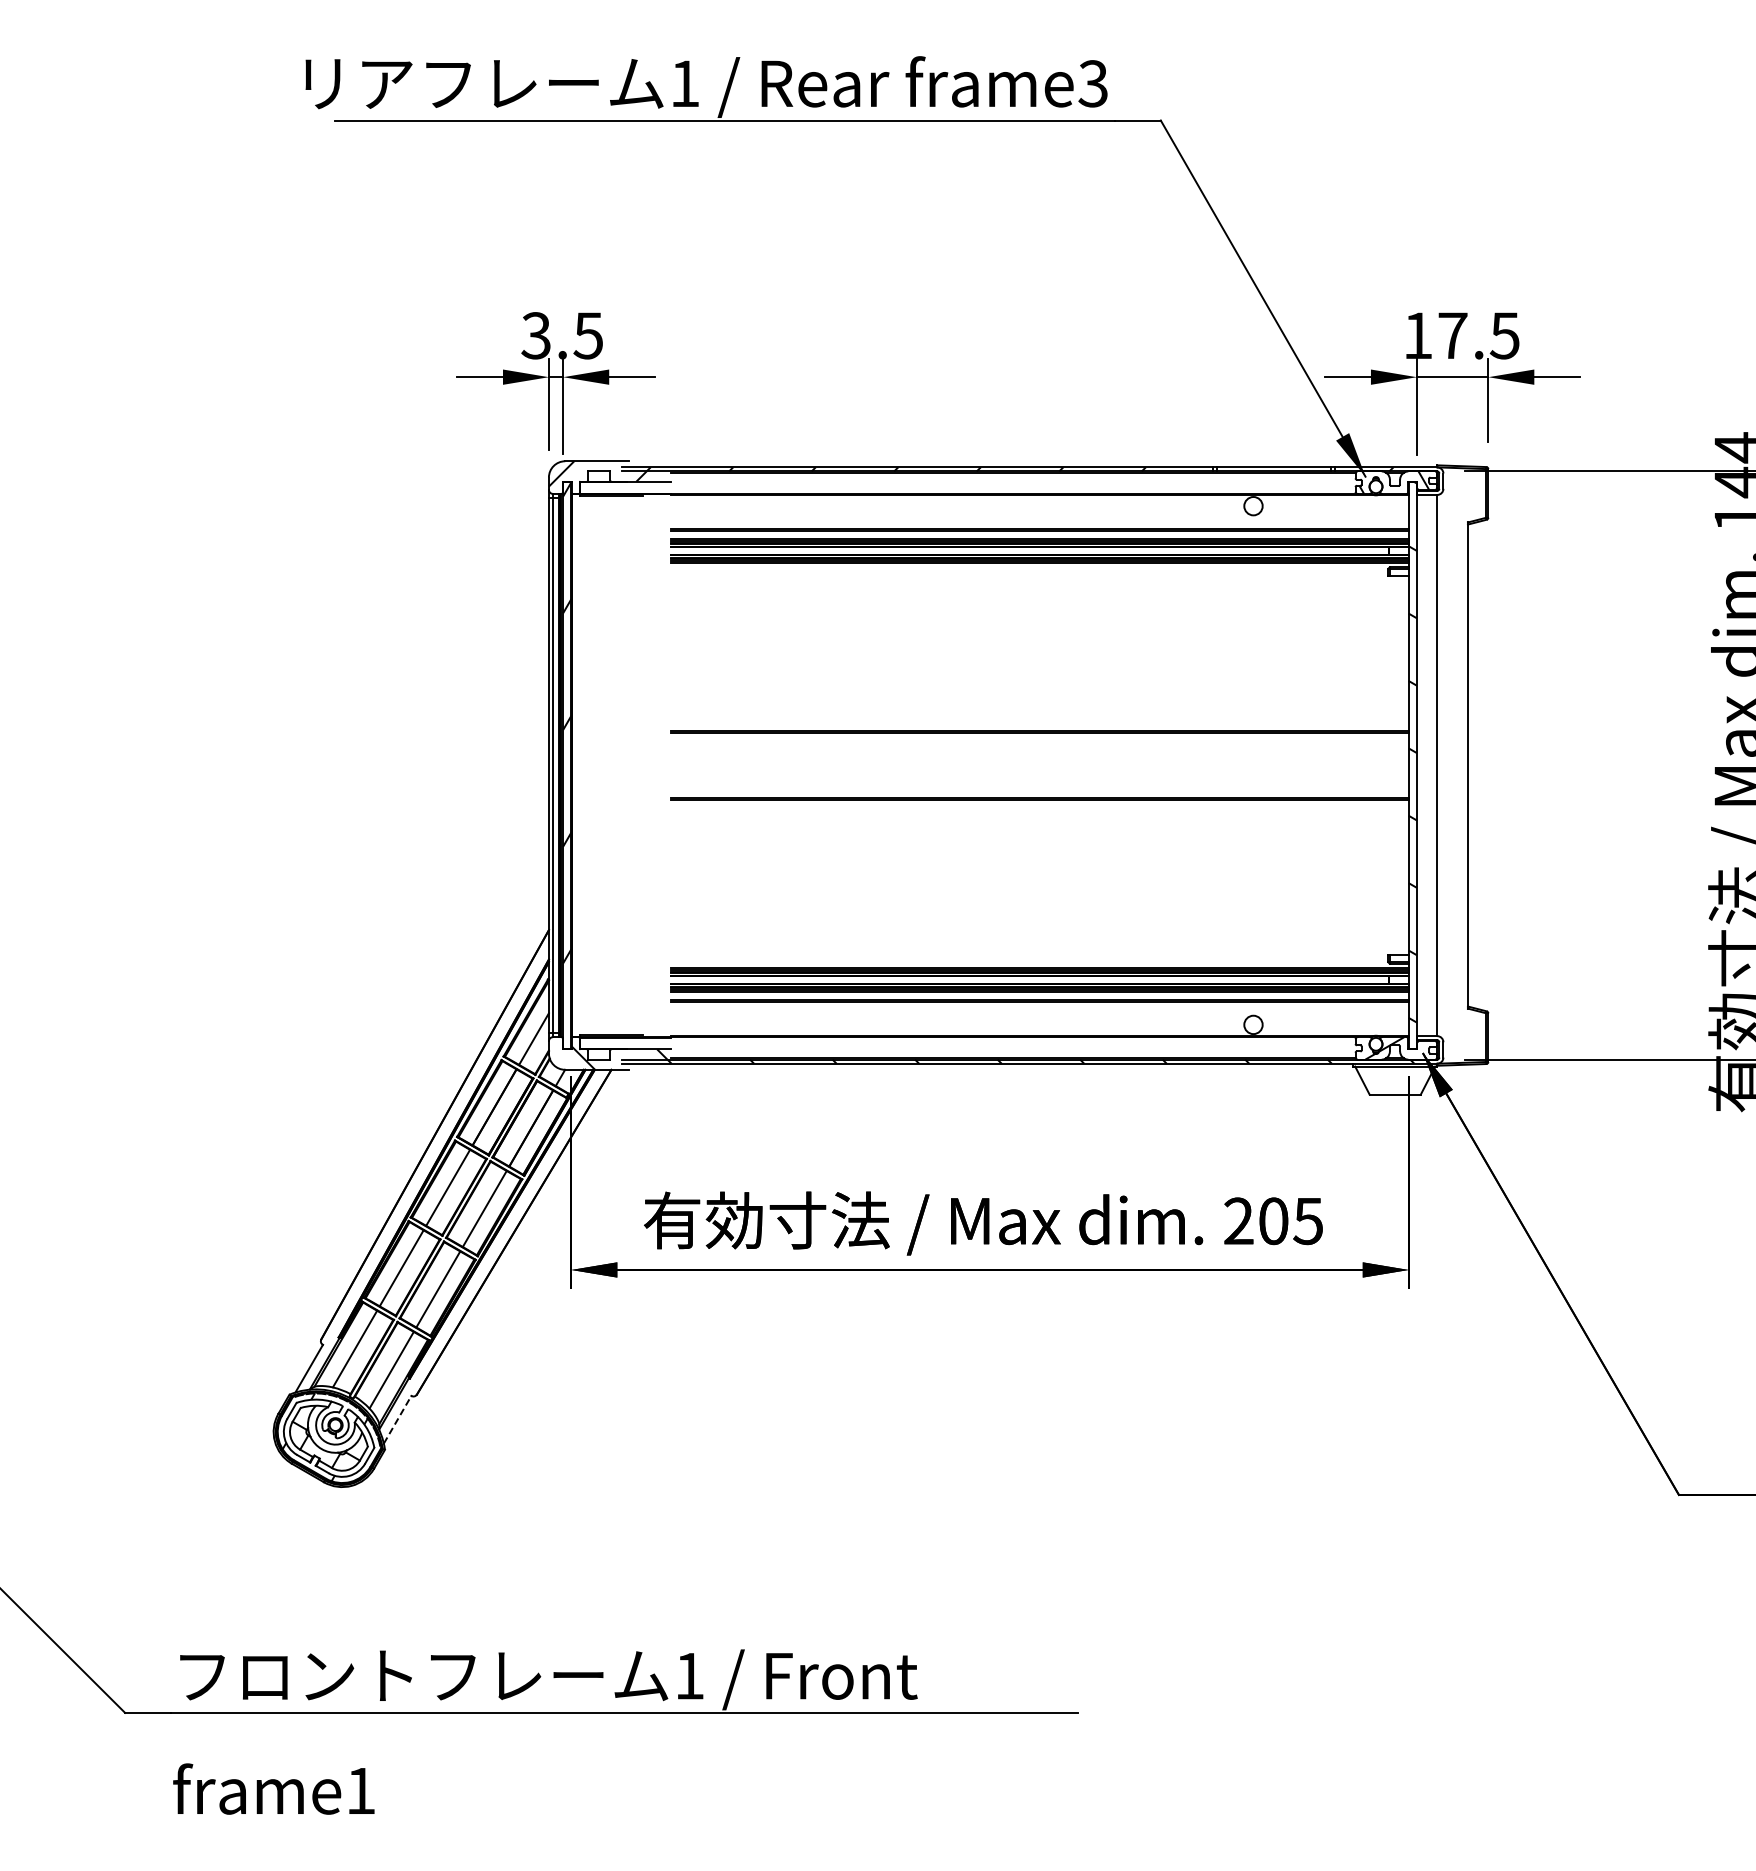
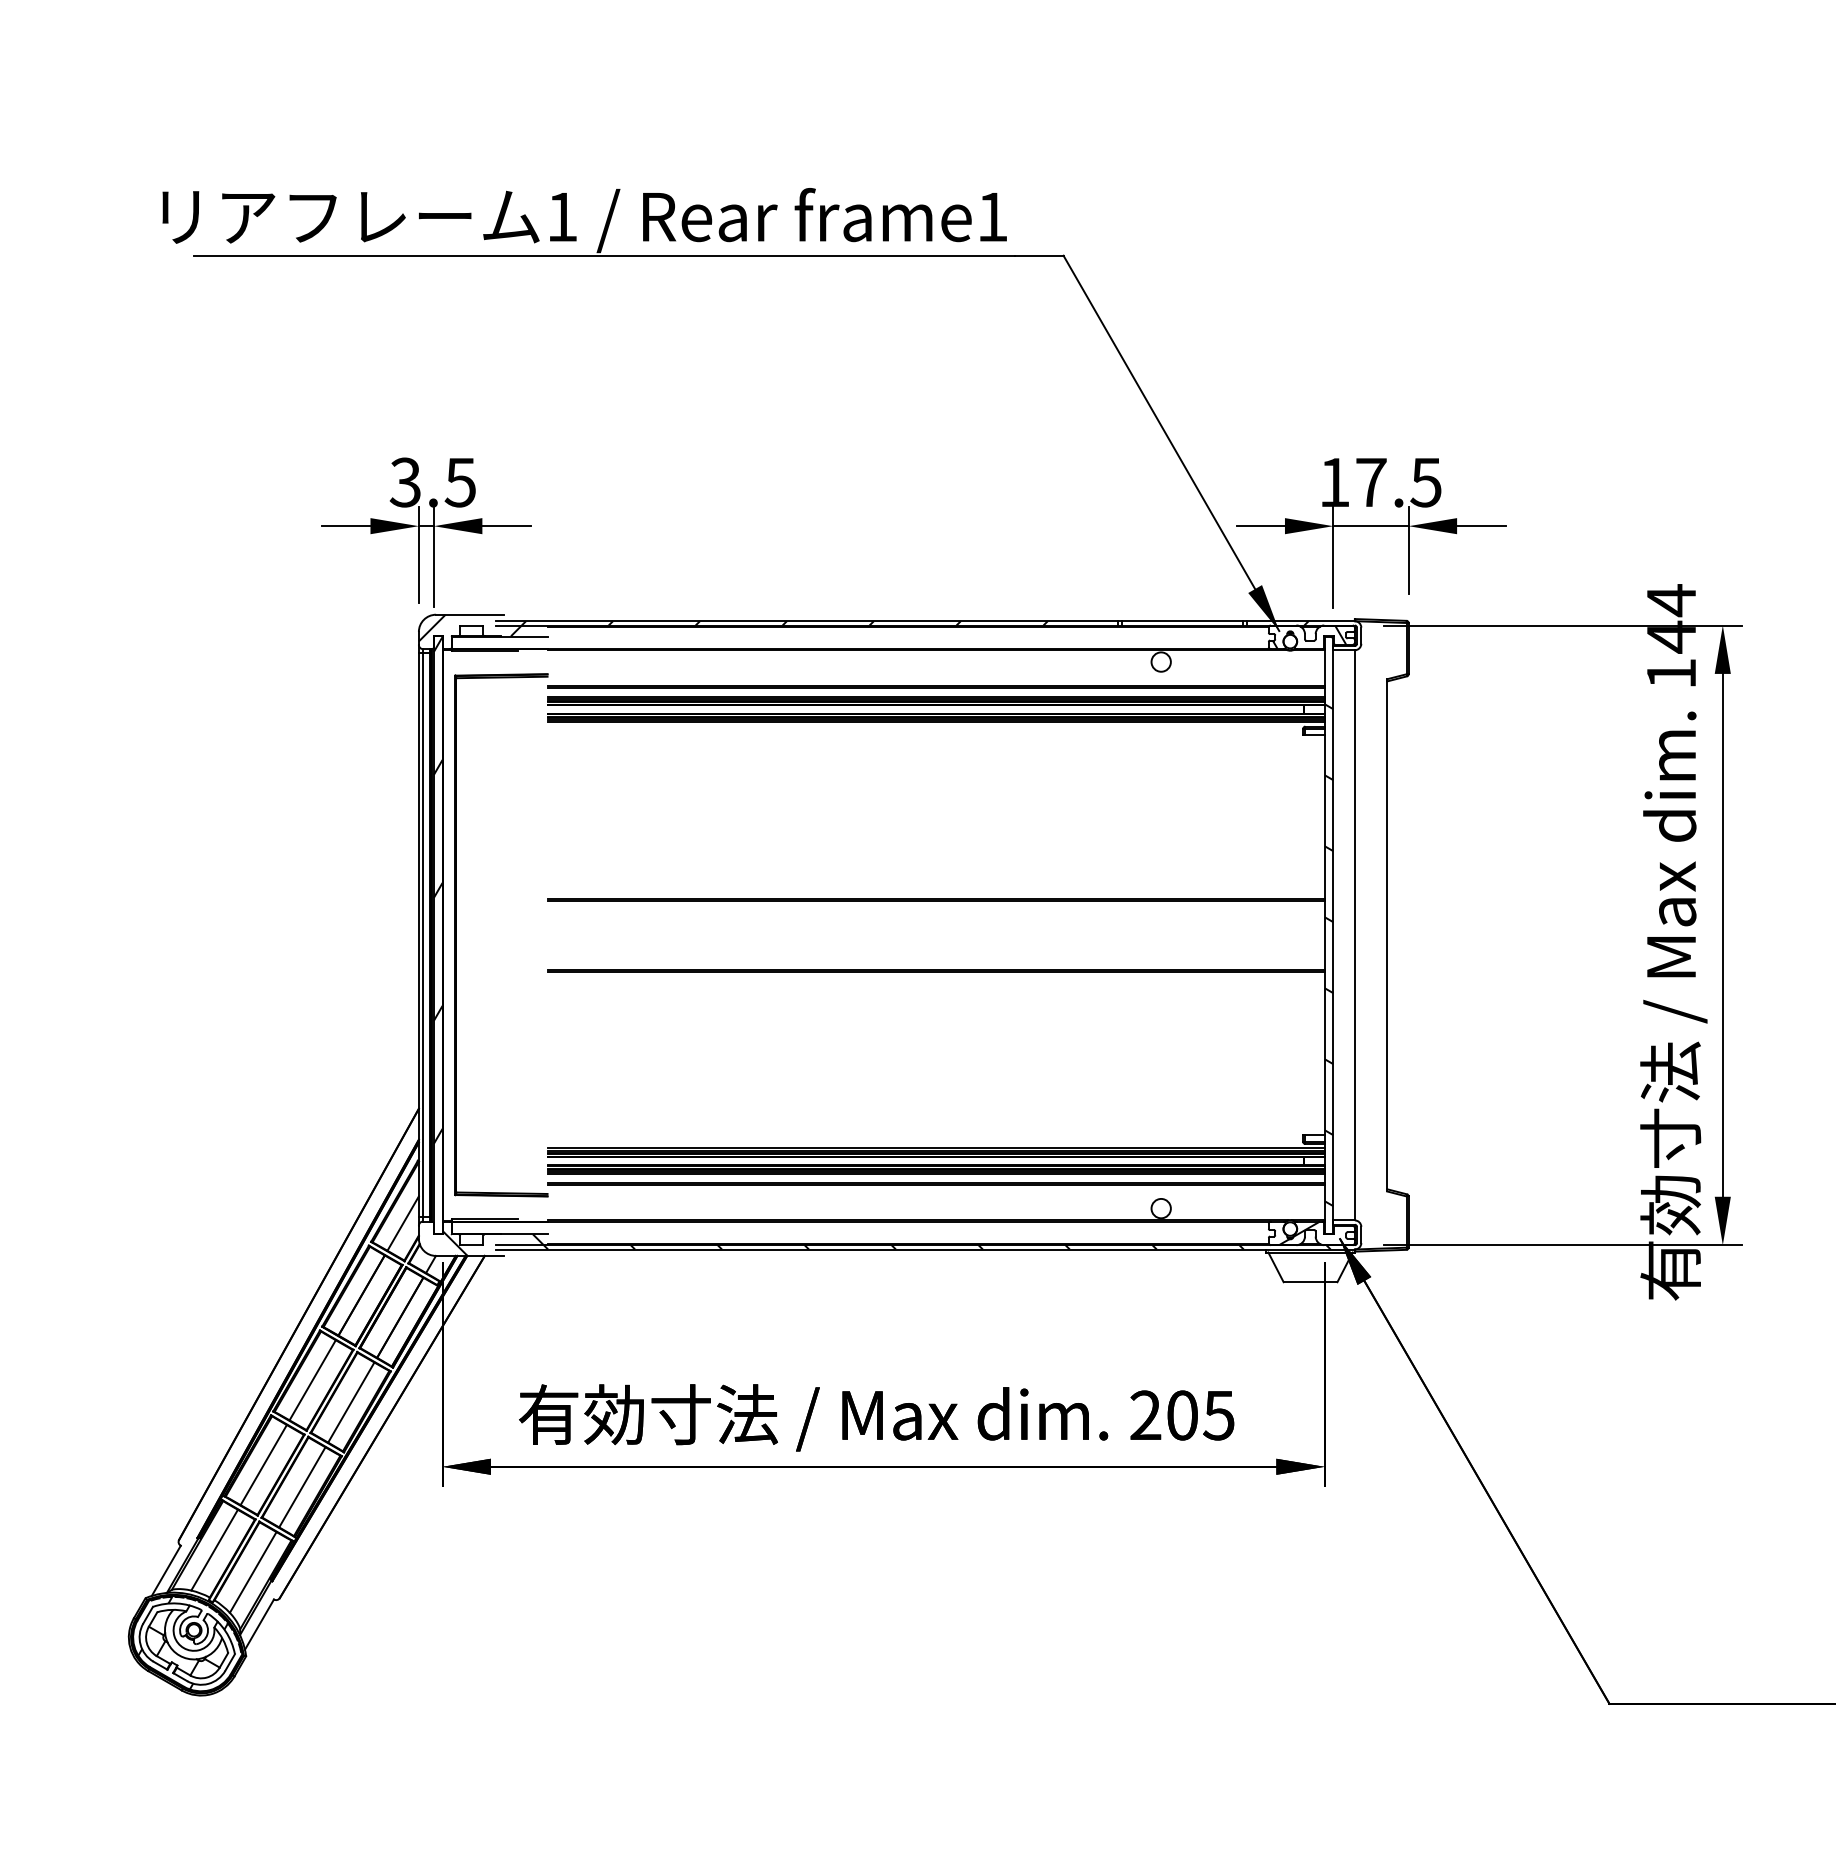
text: (1092, 83) -> (991, 216), frame3 -> frame1
part: (584, 765) -> (456, 935), added
line: (397, 1419) -> (259, 1624), dashed -> solid

